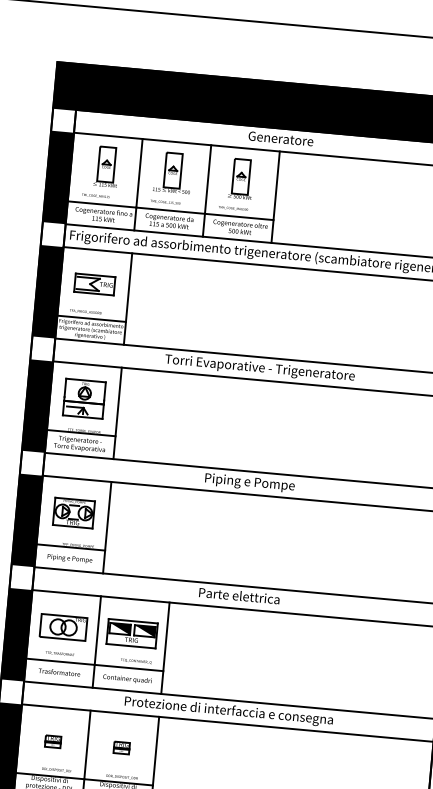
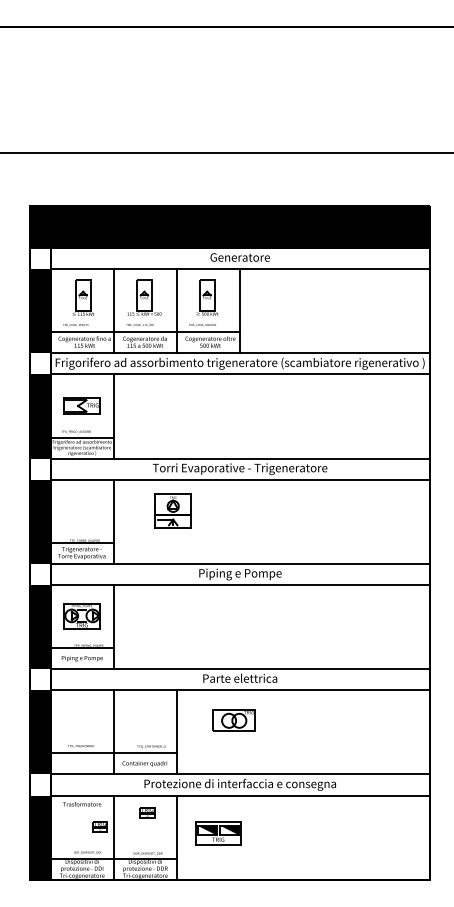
part: (83, 397) -> (172, 510), moved
part: (62, 627) -> (233, 720), moved
part: (132, 633) -> (218, 833), moved
text: (59, 672) -> (82, 804), moved
part: (52, 741) -> (99, 826), moved
part: (121, 747) -> (147, 812), moved

